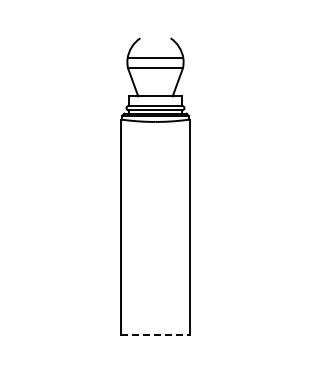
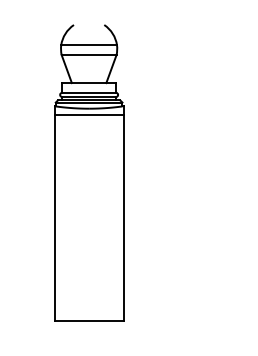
line: (155, 128) -> (89, 115), added
line: (155, 334) -> (89, 321), dashed -> solid

